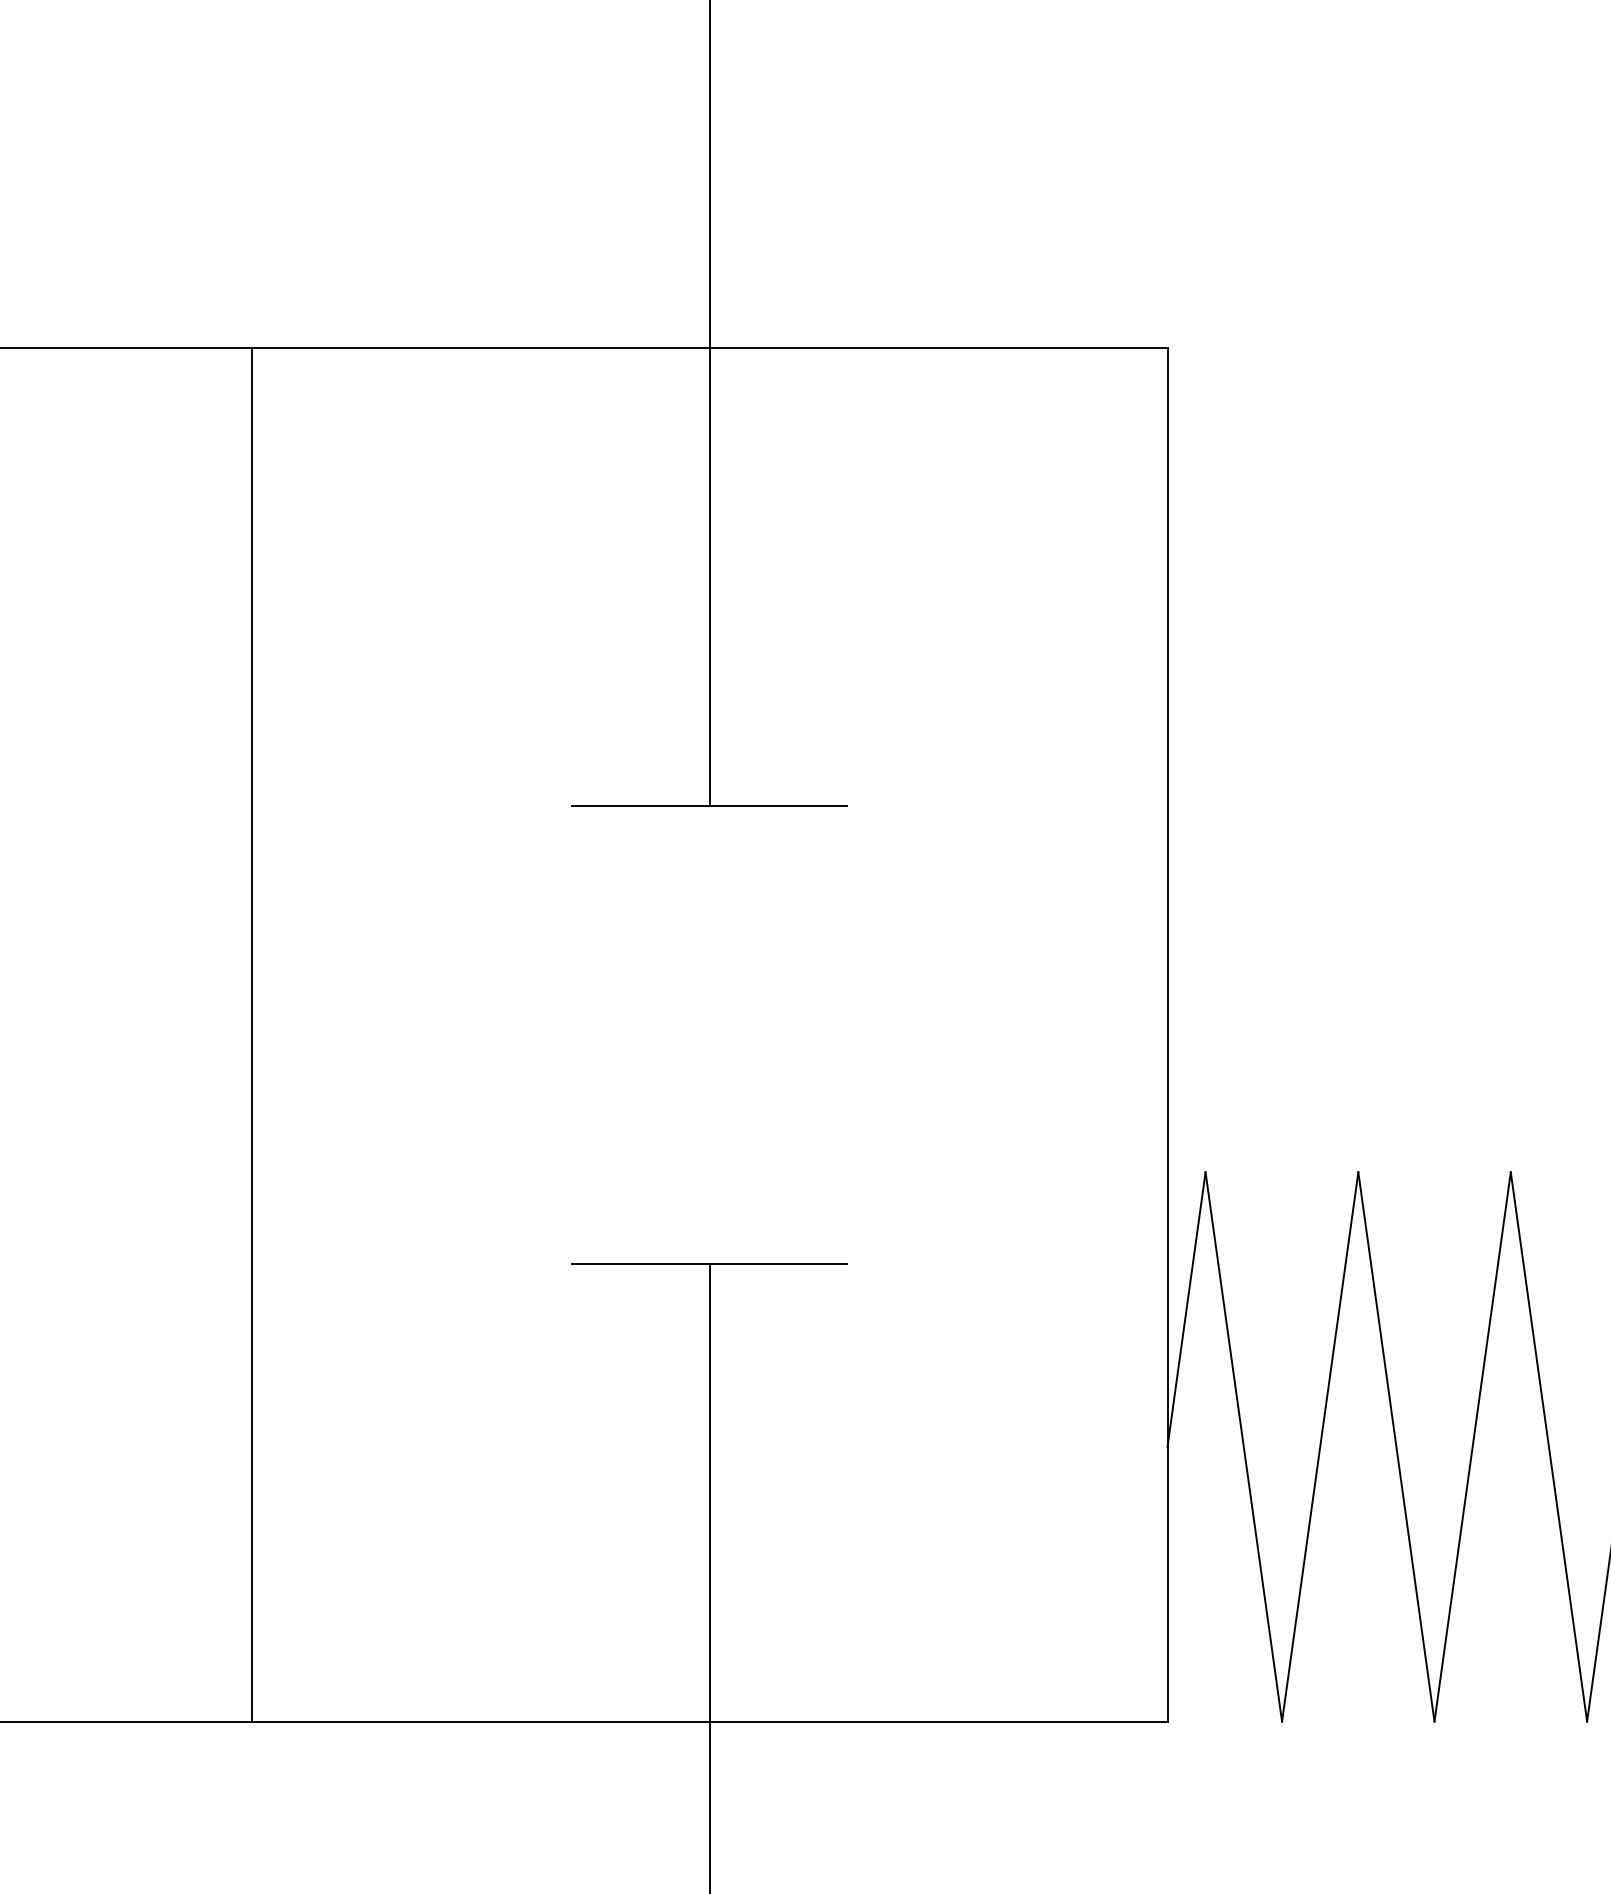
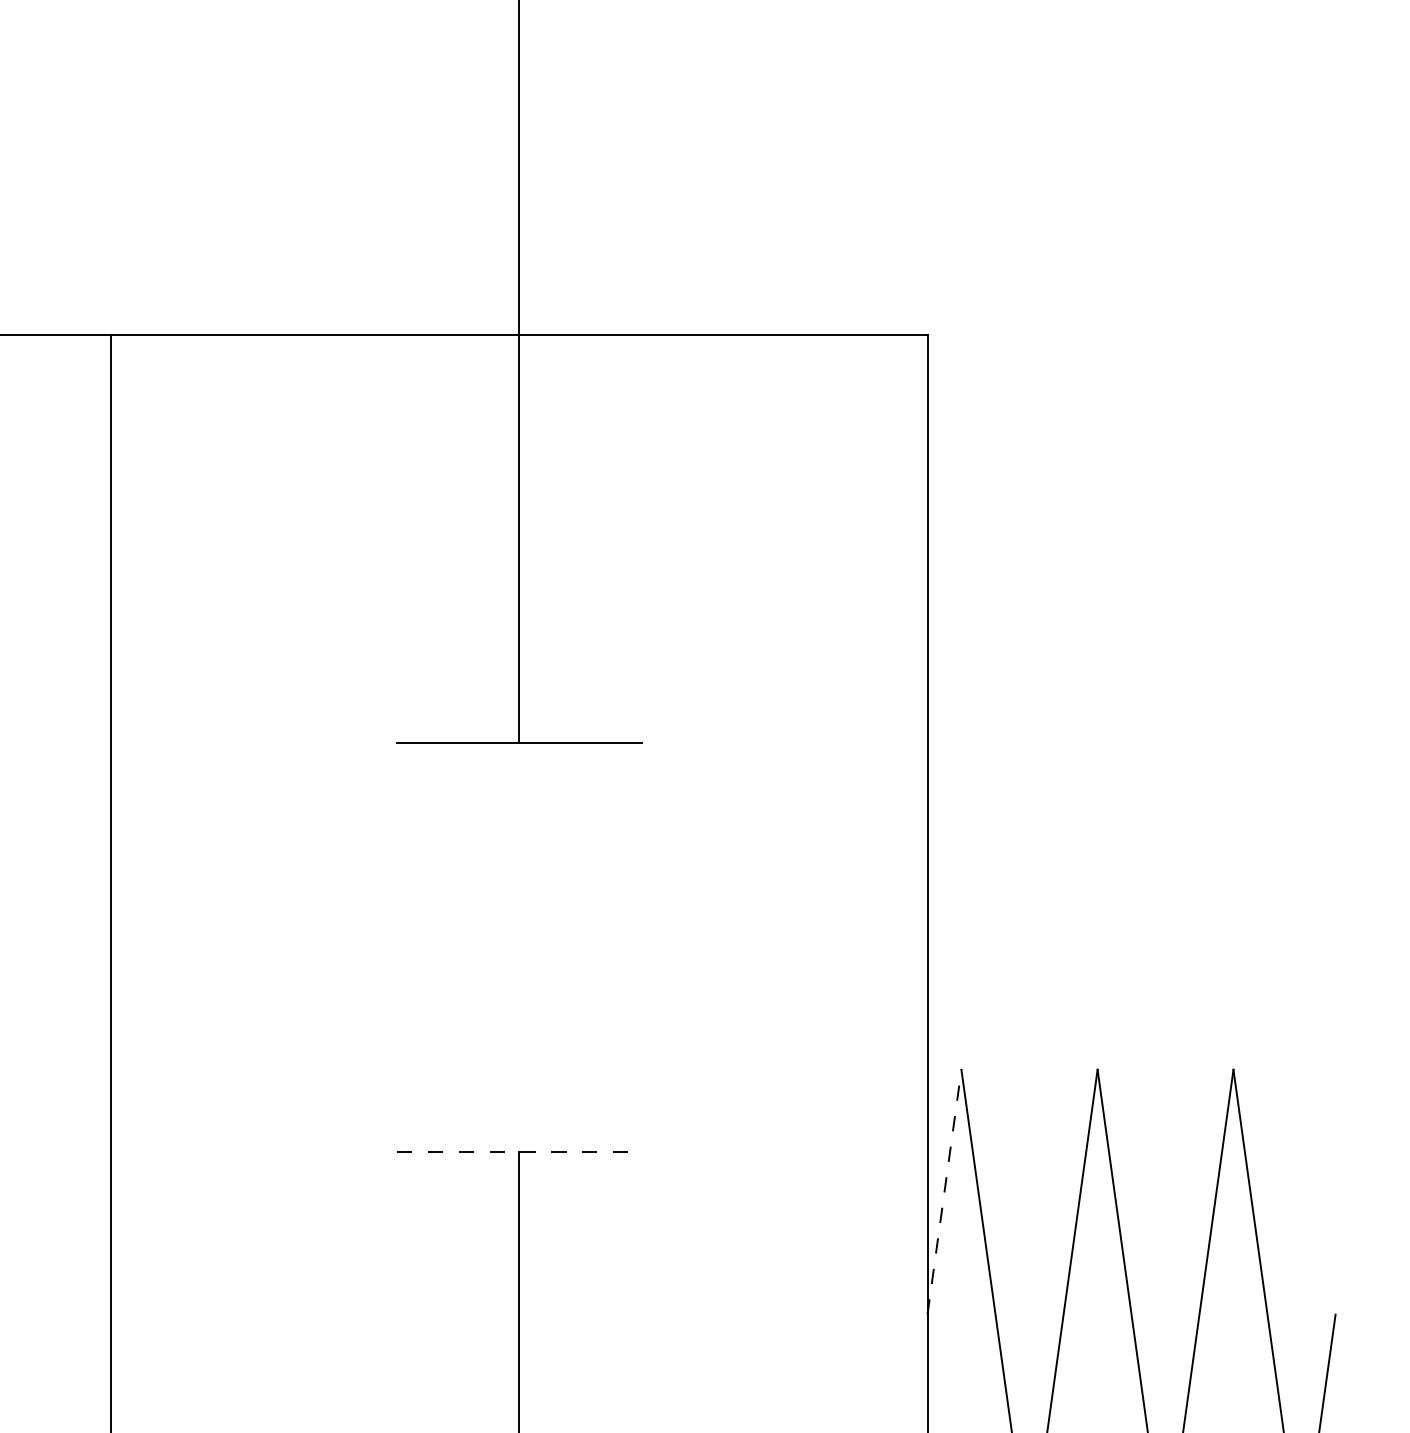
line: (710, 1263) -> (520, 1151), solid -> dashed
line: (1186, 1309) -> (944, 1192), solid -> dashed

